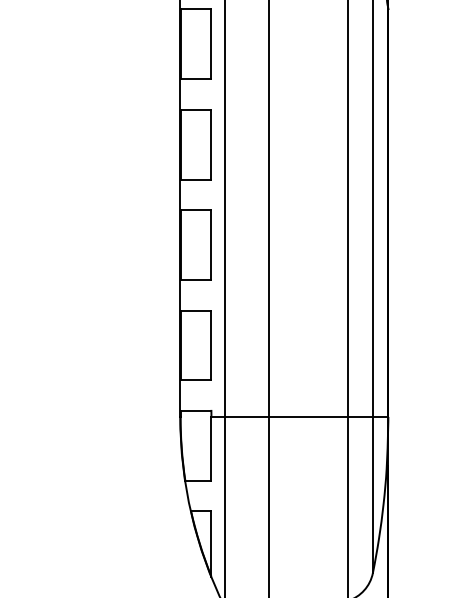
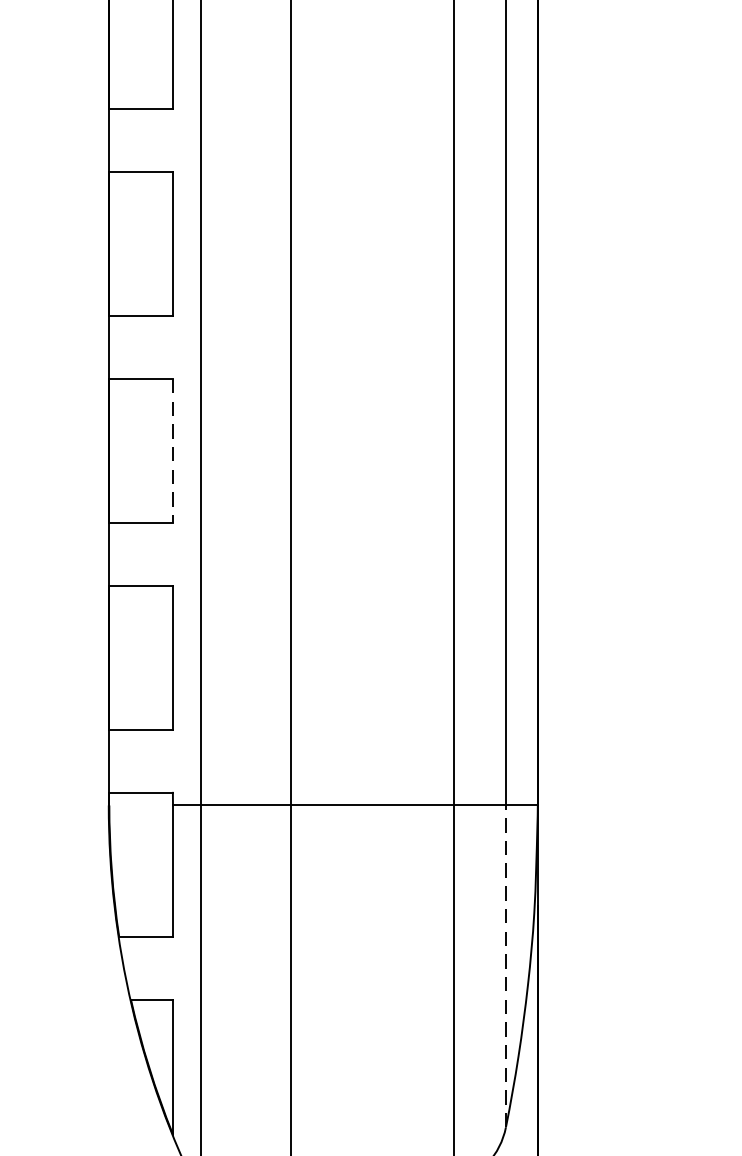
line: (211, 245) -> (173, 451), solid -> dashed
line: (372, 494) -> (505, 965), solid -> dashed

